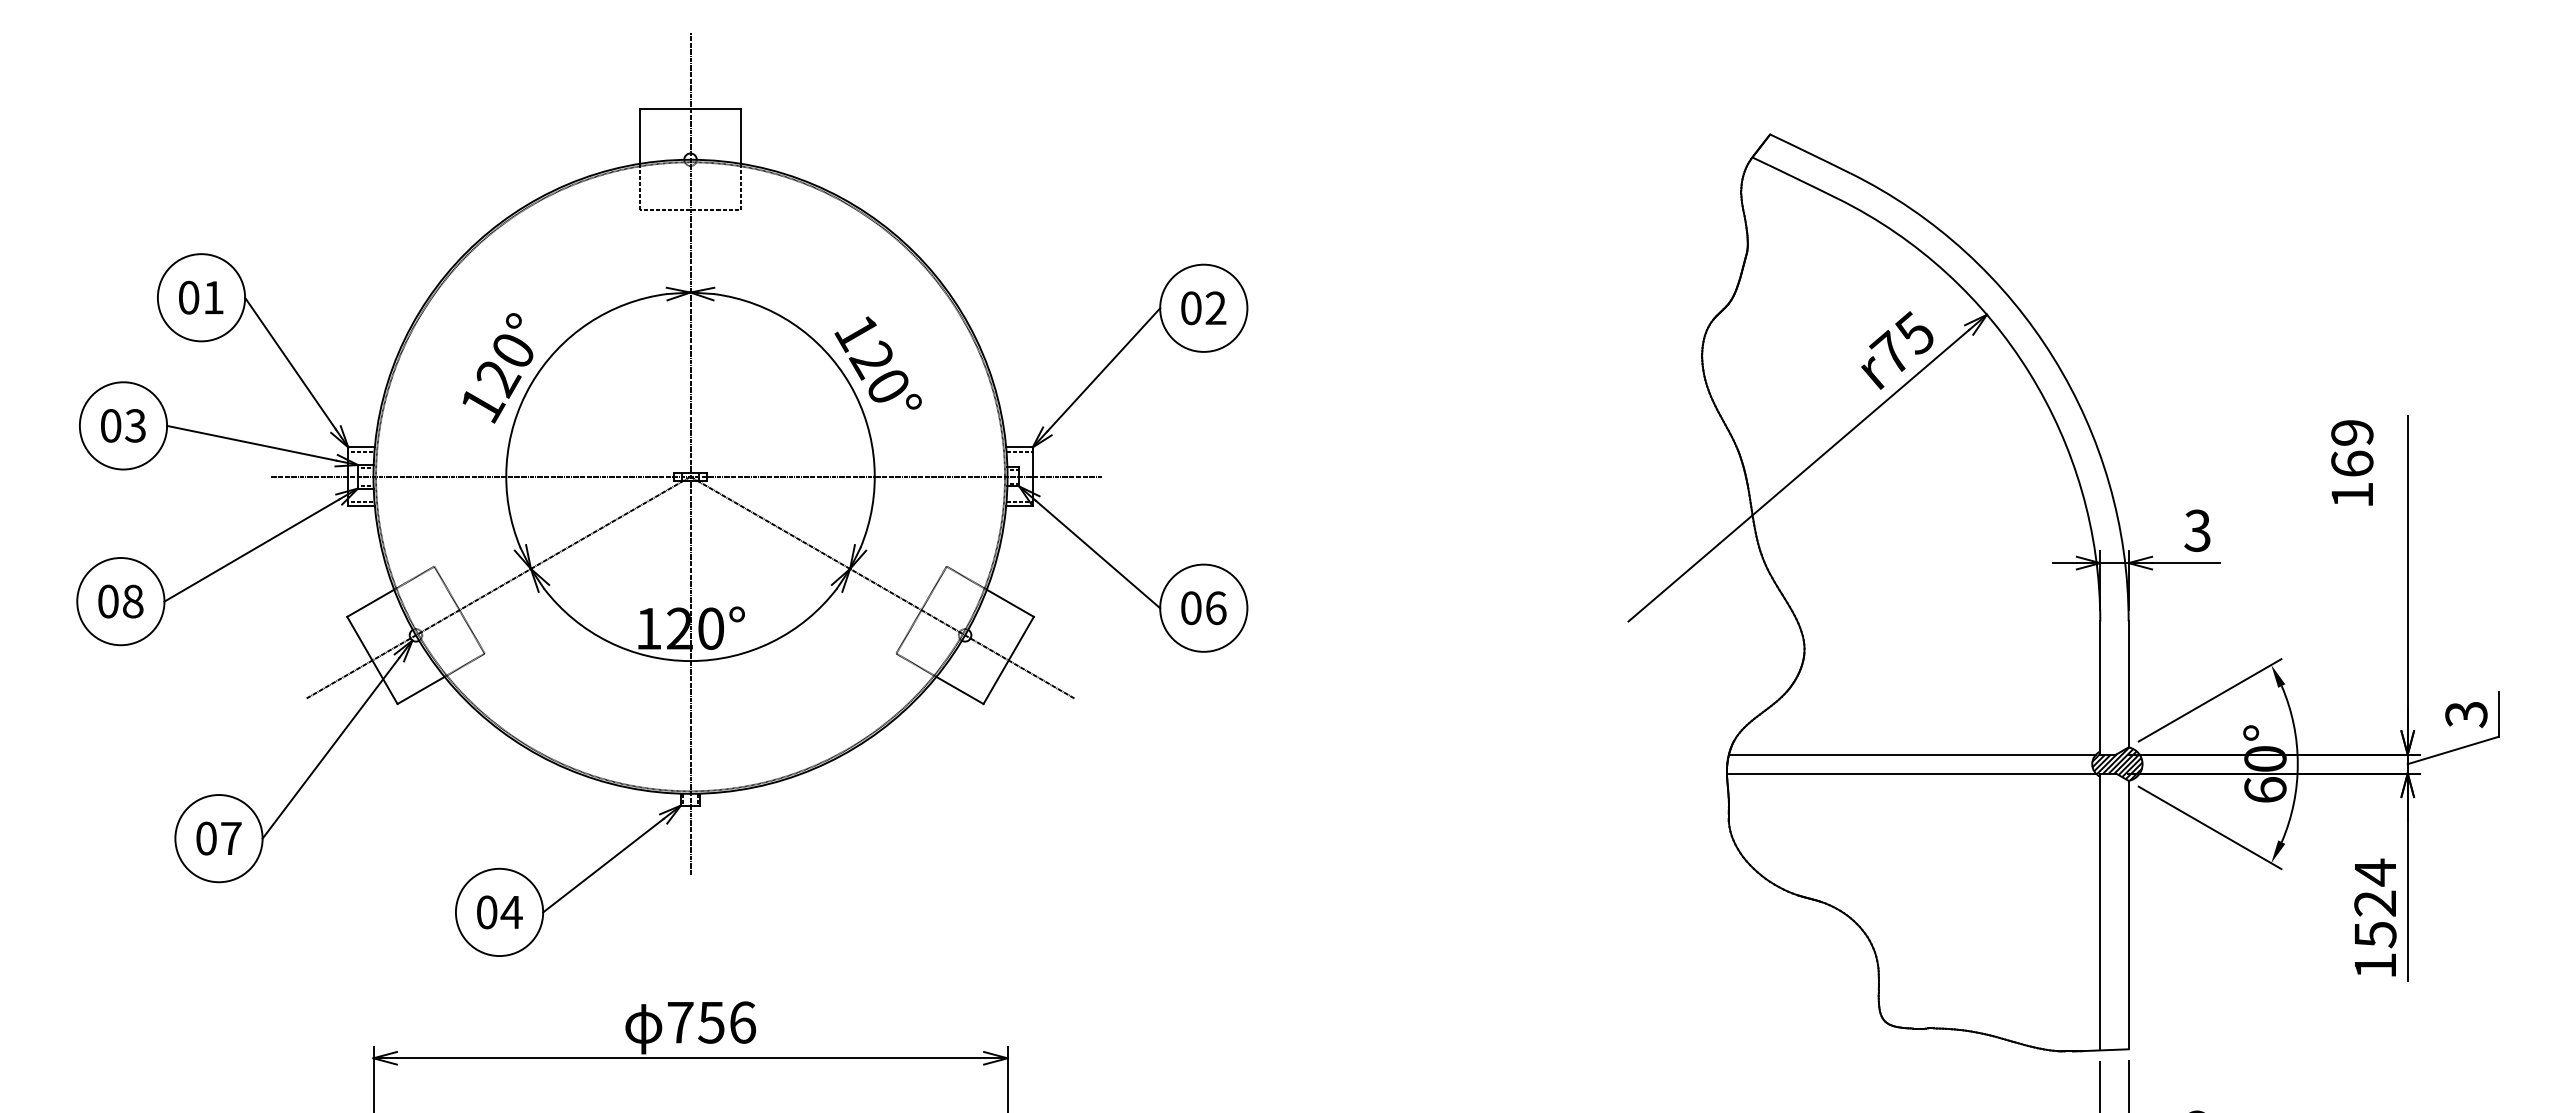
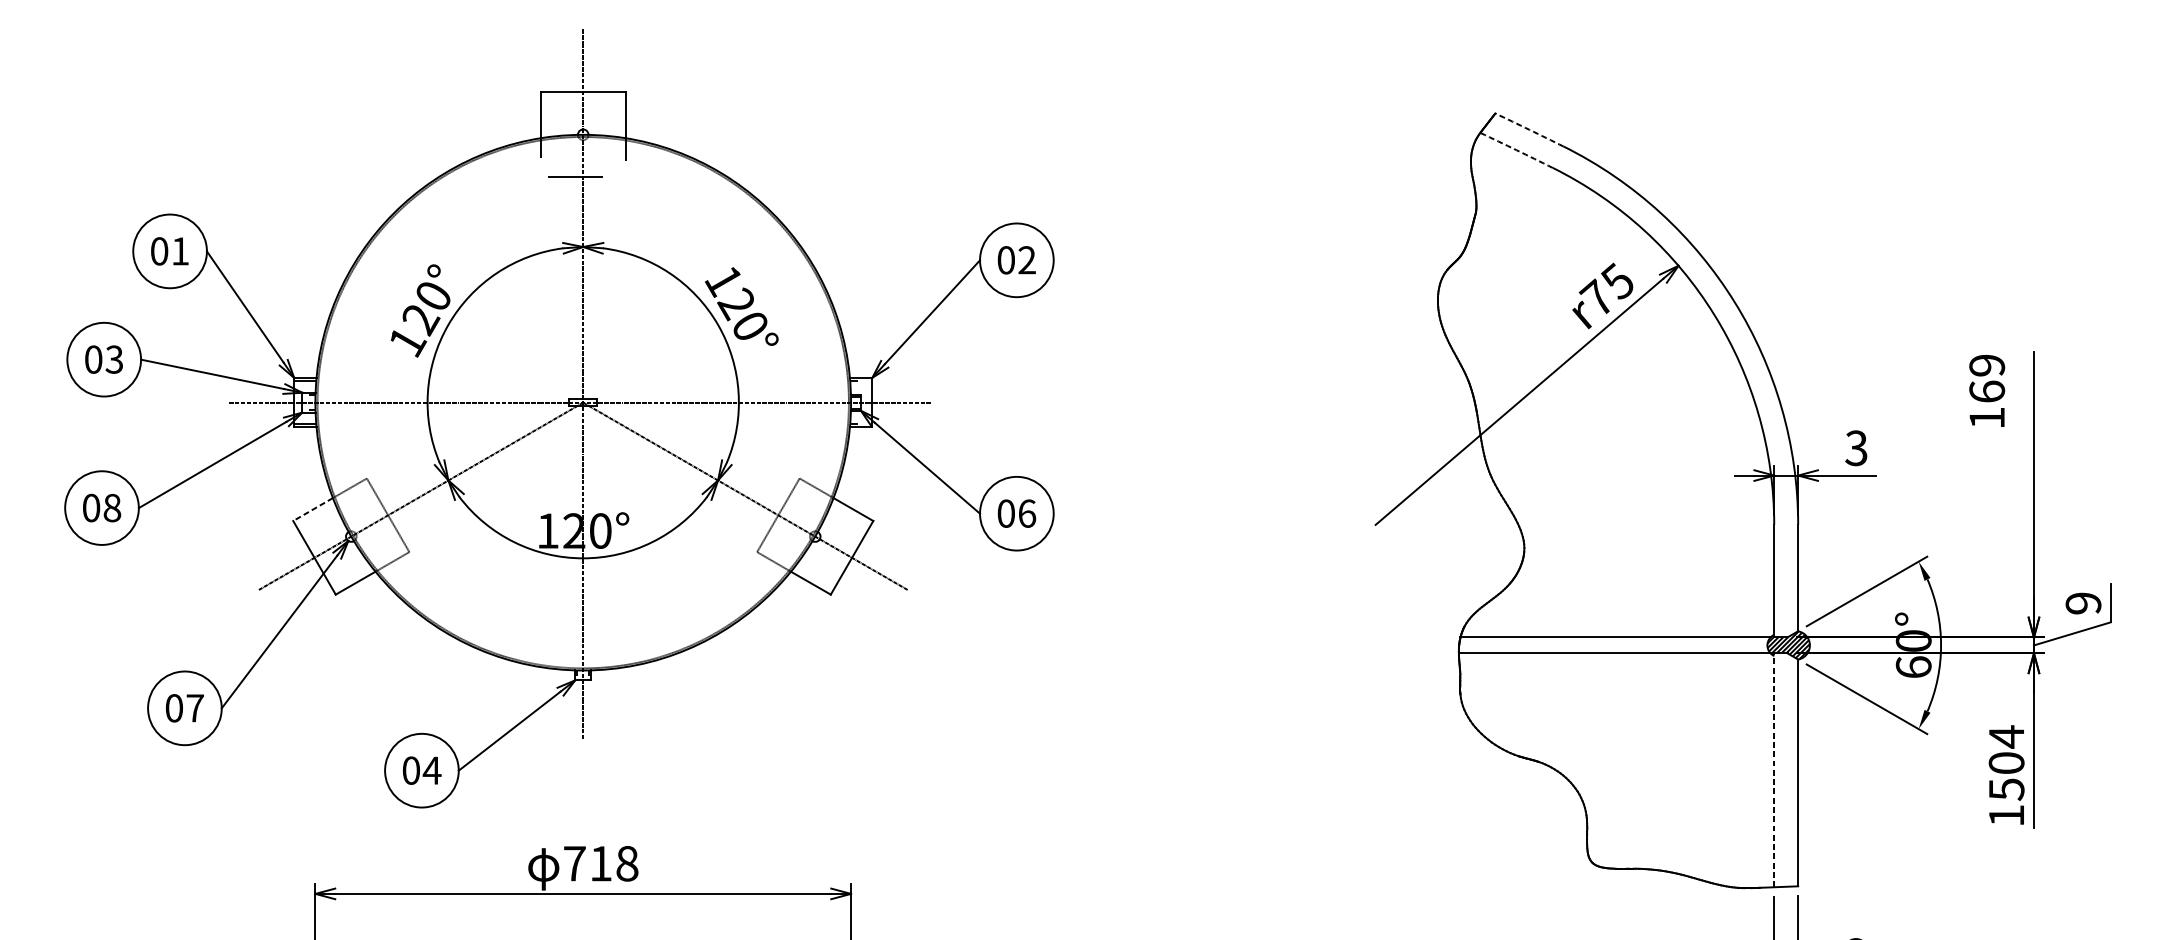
arc: (1810, 153) -> (1529, 129), solid -> dashed
arc: (1795, 177) -> (1516, 149), solid -> dashed
line: (370, 603) -> (312, 509), solid -> dashed
text: (2466, 714) -> (2083, 603), 3 -> 9
text: (2375, 903) -> (2006, 763), 1524 -> 1504
line: (2100, 911) -> (1774, 769), solid -> dashed
text: (726, 1022) -> (613, 863), 756 -> 718

